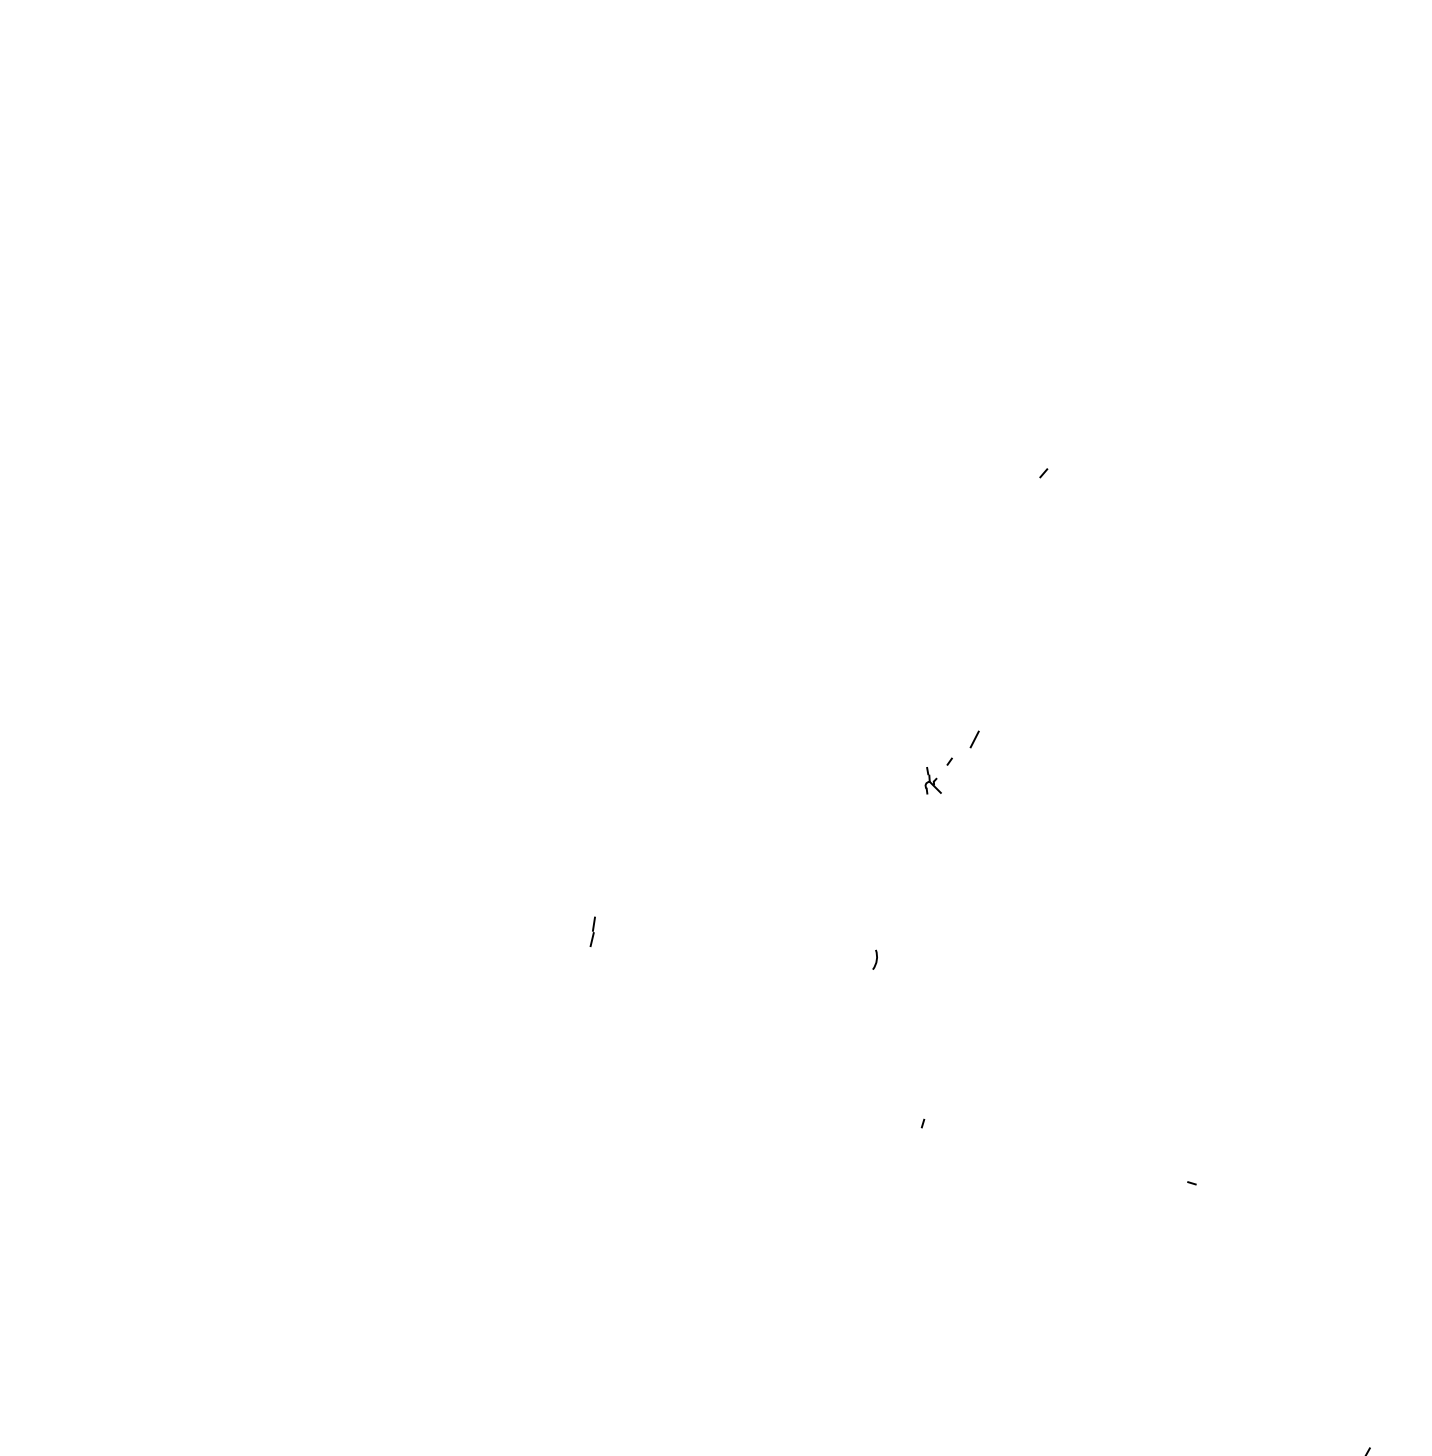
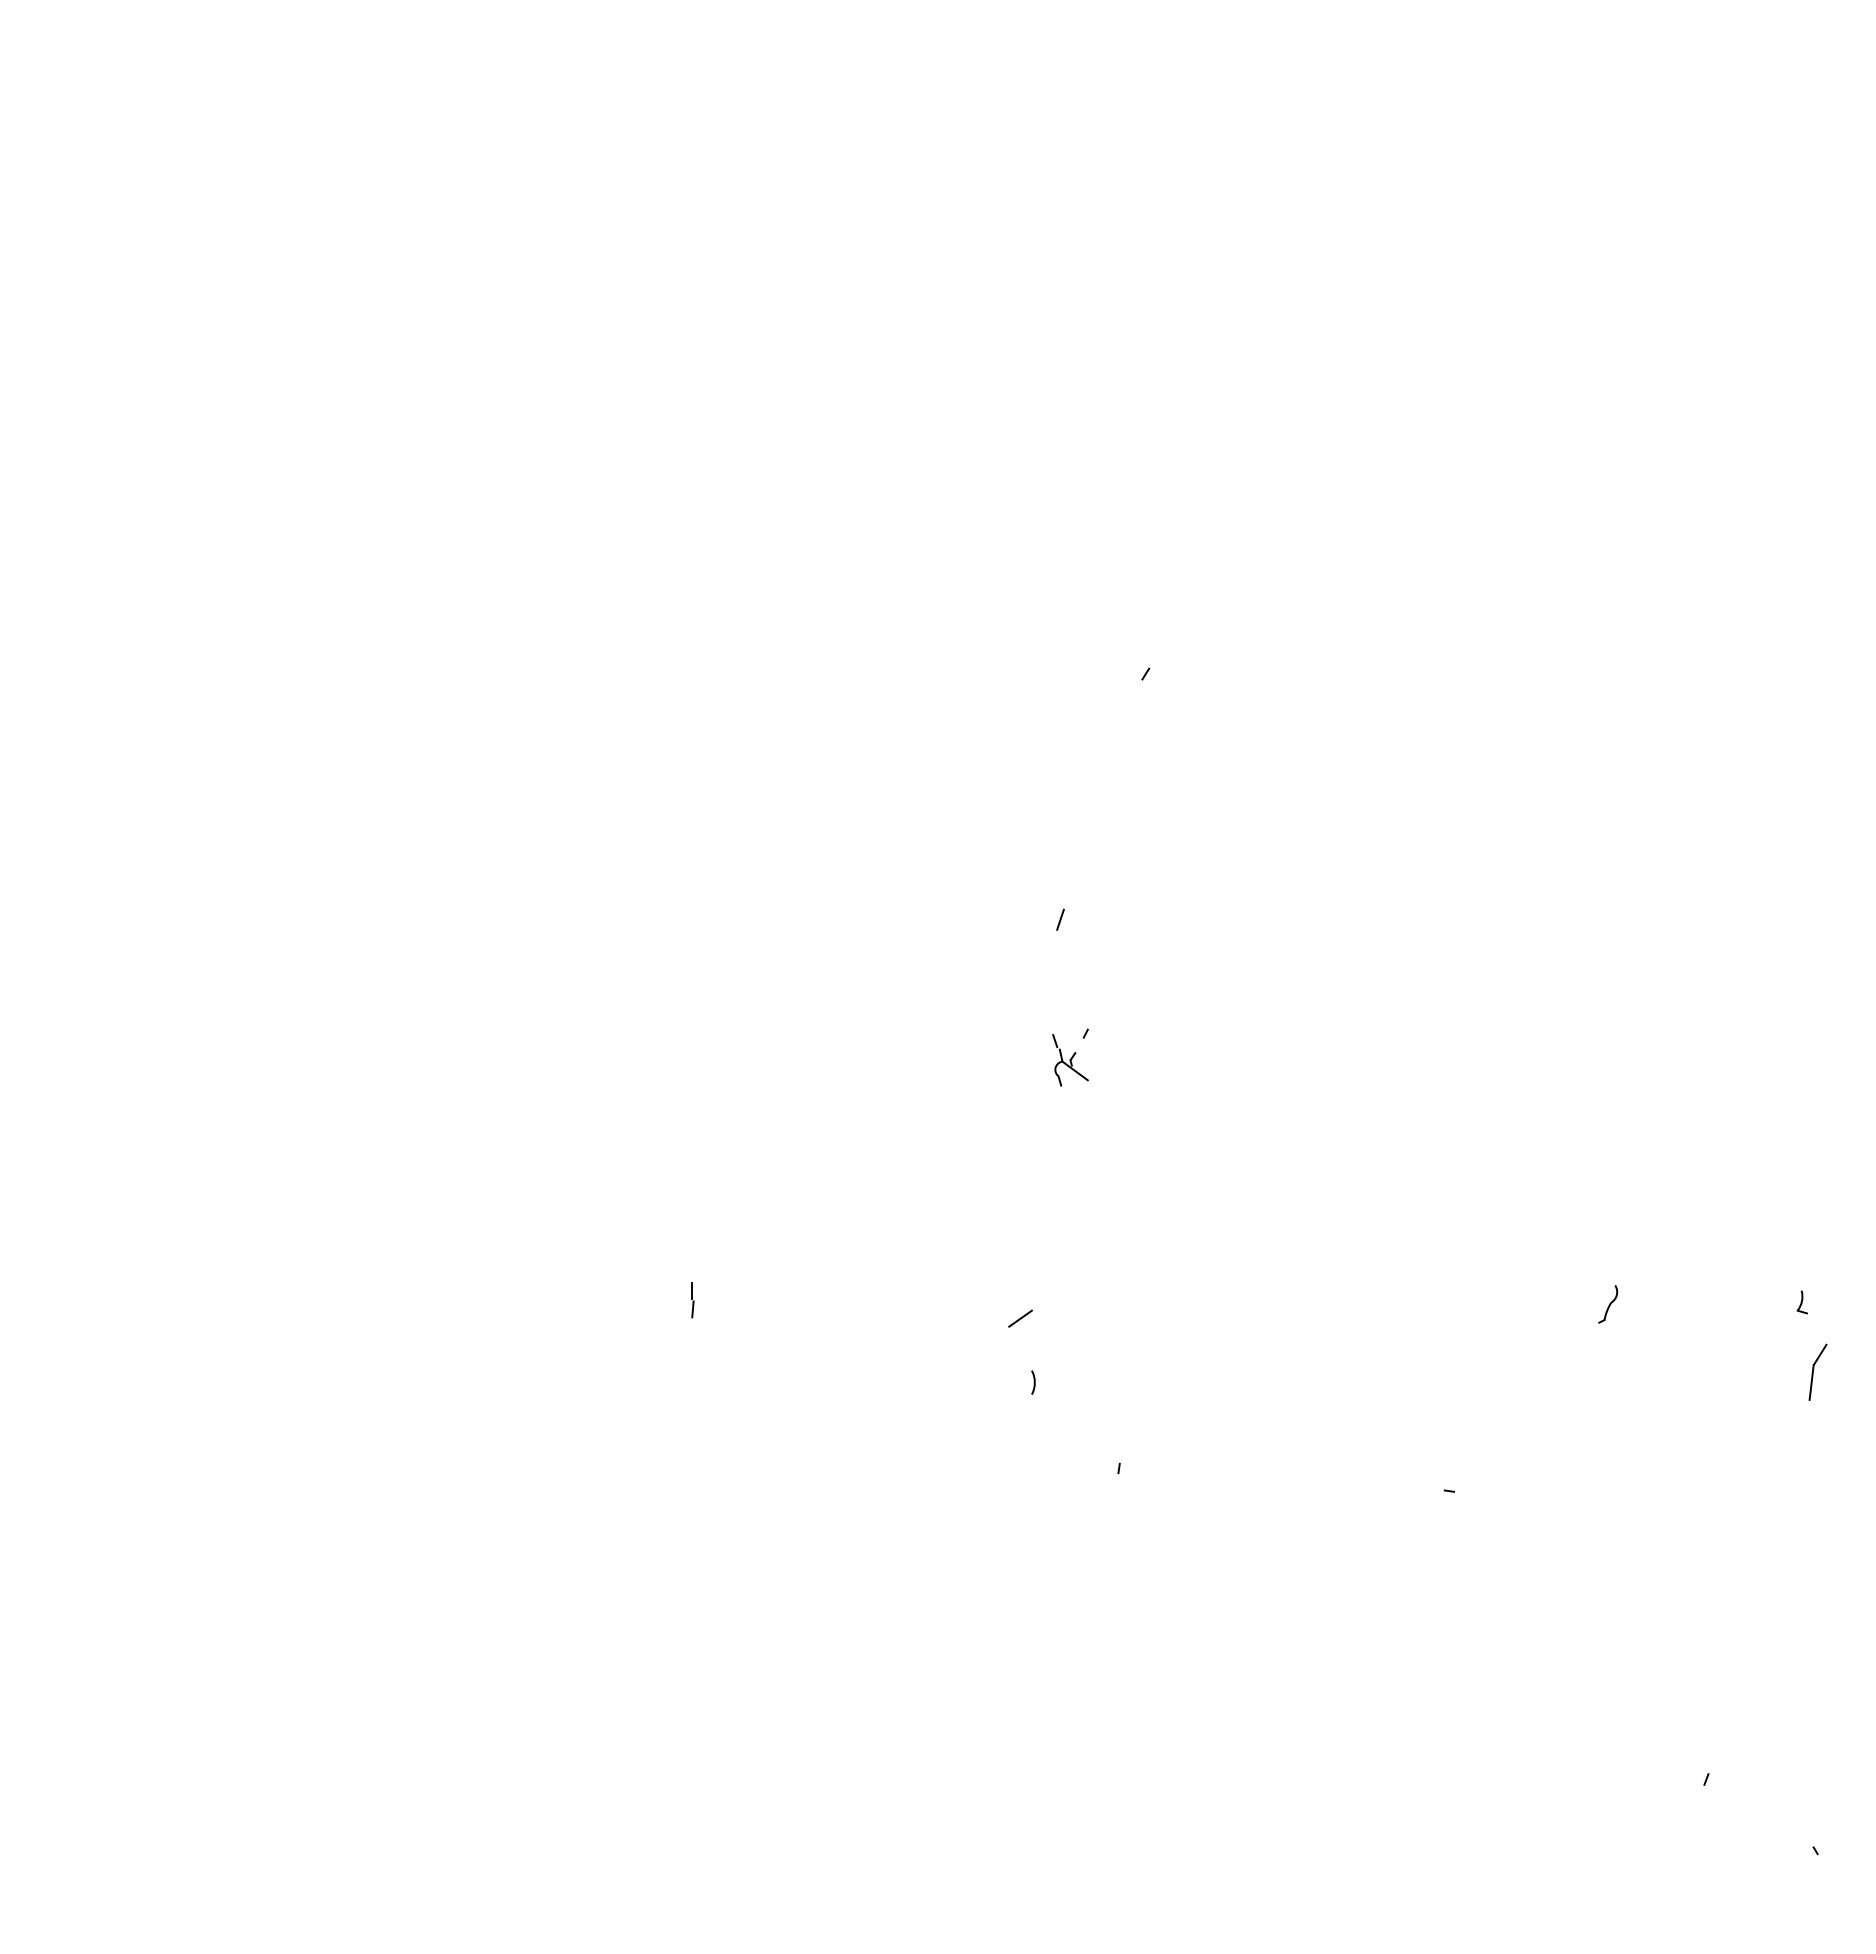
line: (974, 739) -> (1060, 919), moved
part: (933, 781) -> (1070, 1060), size x1.67
arc: (875, 959) -> (1033, 1382), moved
line: (860, 987) -> (1020, 1318), added
part: (1346, 1049) -> (1608, 1304), added

